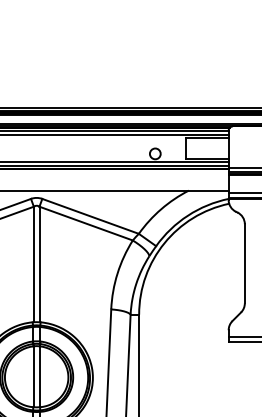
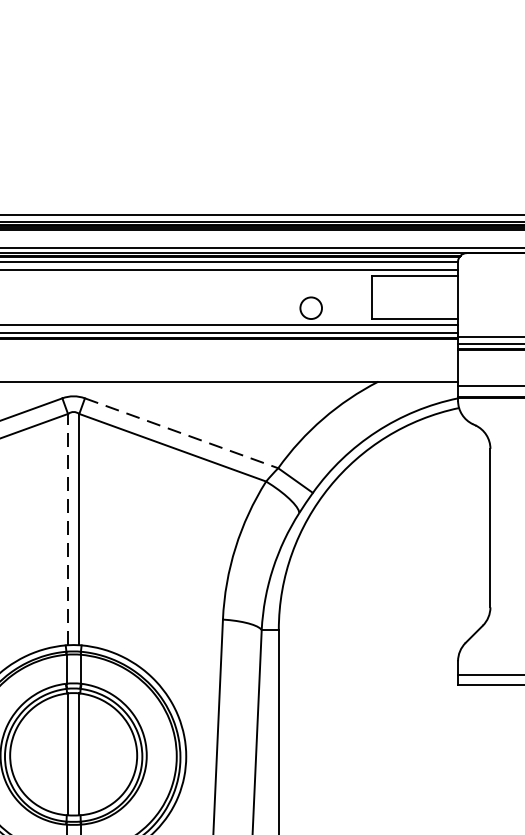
line: (91, 216) -> (183, 433), solid -> dashed
line: (33, 264) -> (67, 529), solid -> dashed

